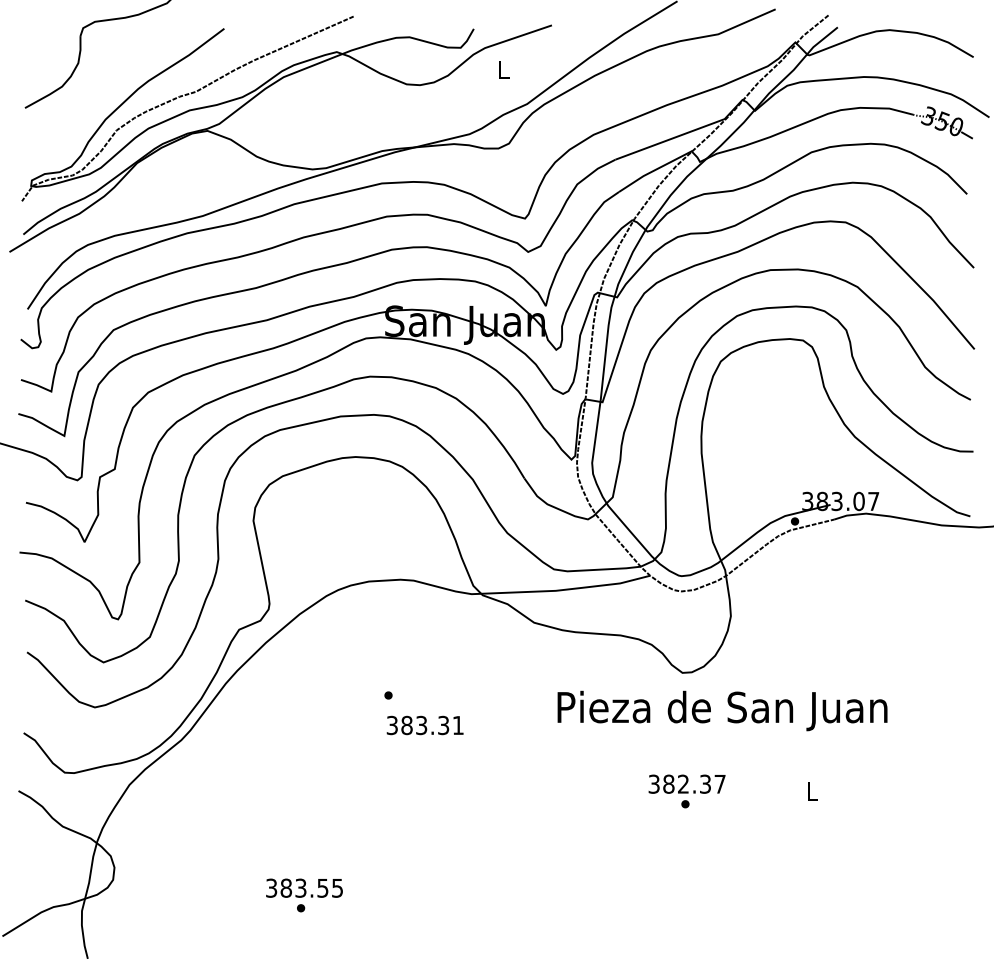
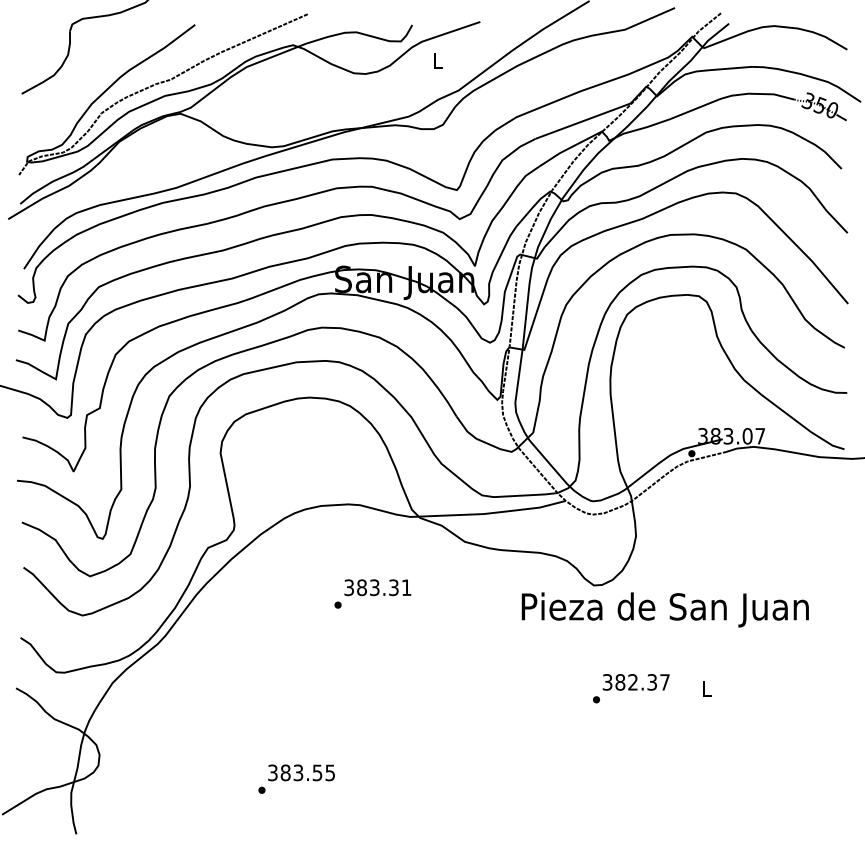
text: (722, 710) -> (665, 609), moved
text: (424, 725) -> (377, 587), moved
text: (686, 783) -> (635, 681), moved
text: (304, 887) -> (301, 772), moved

